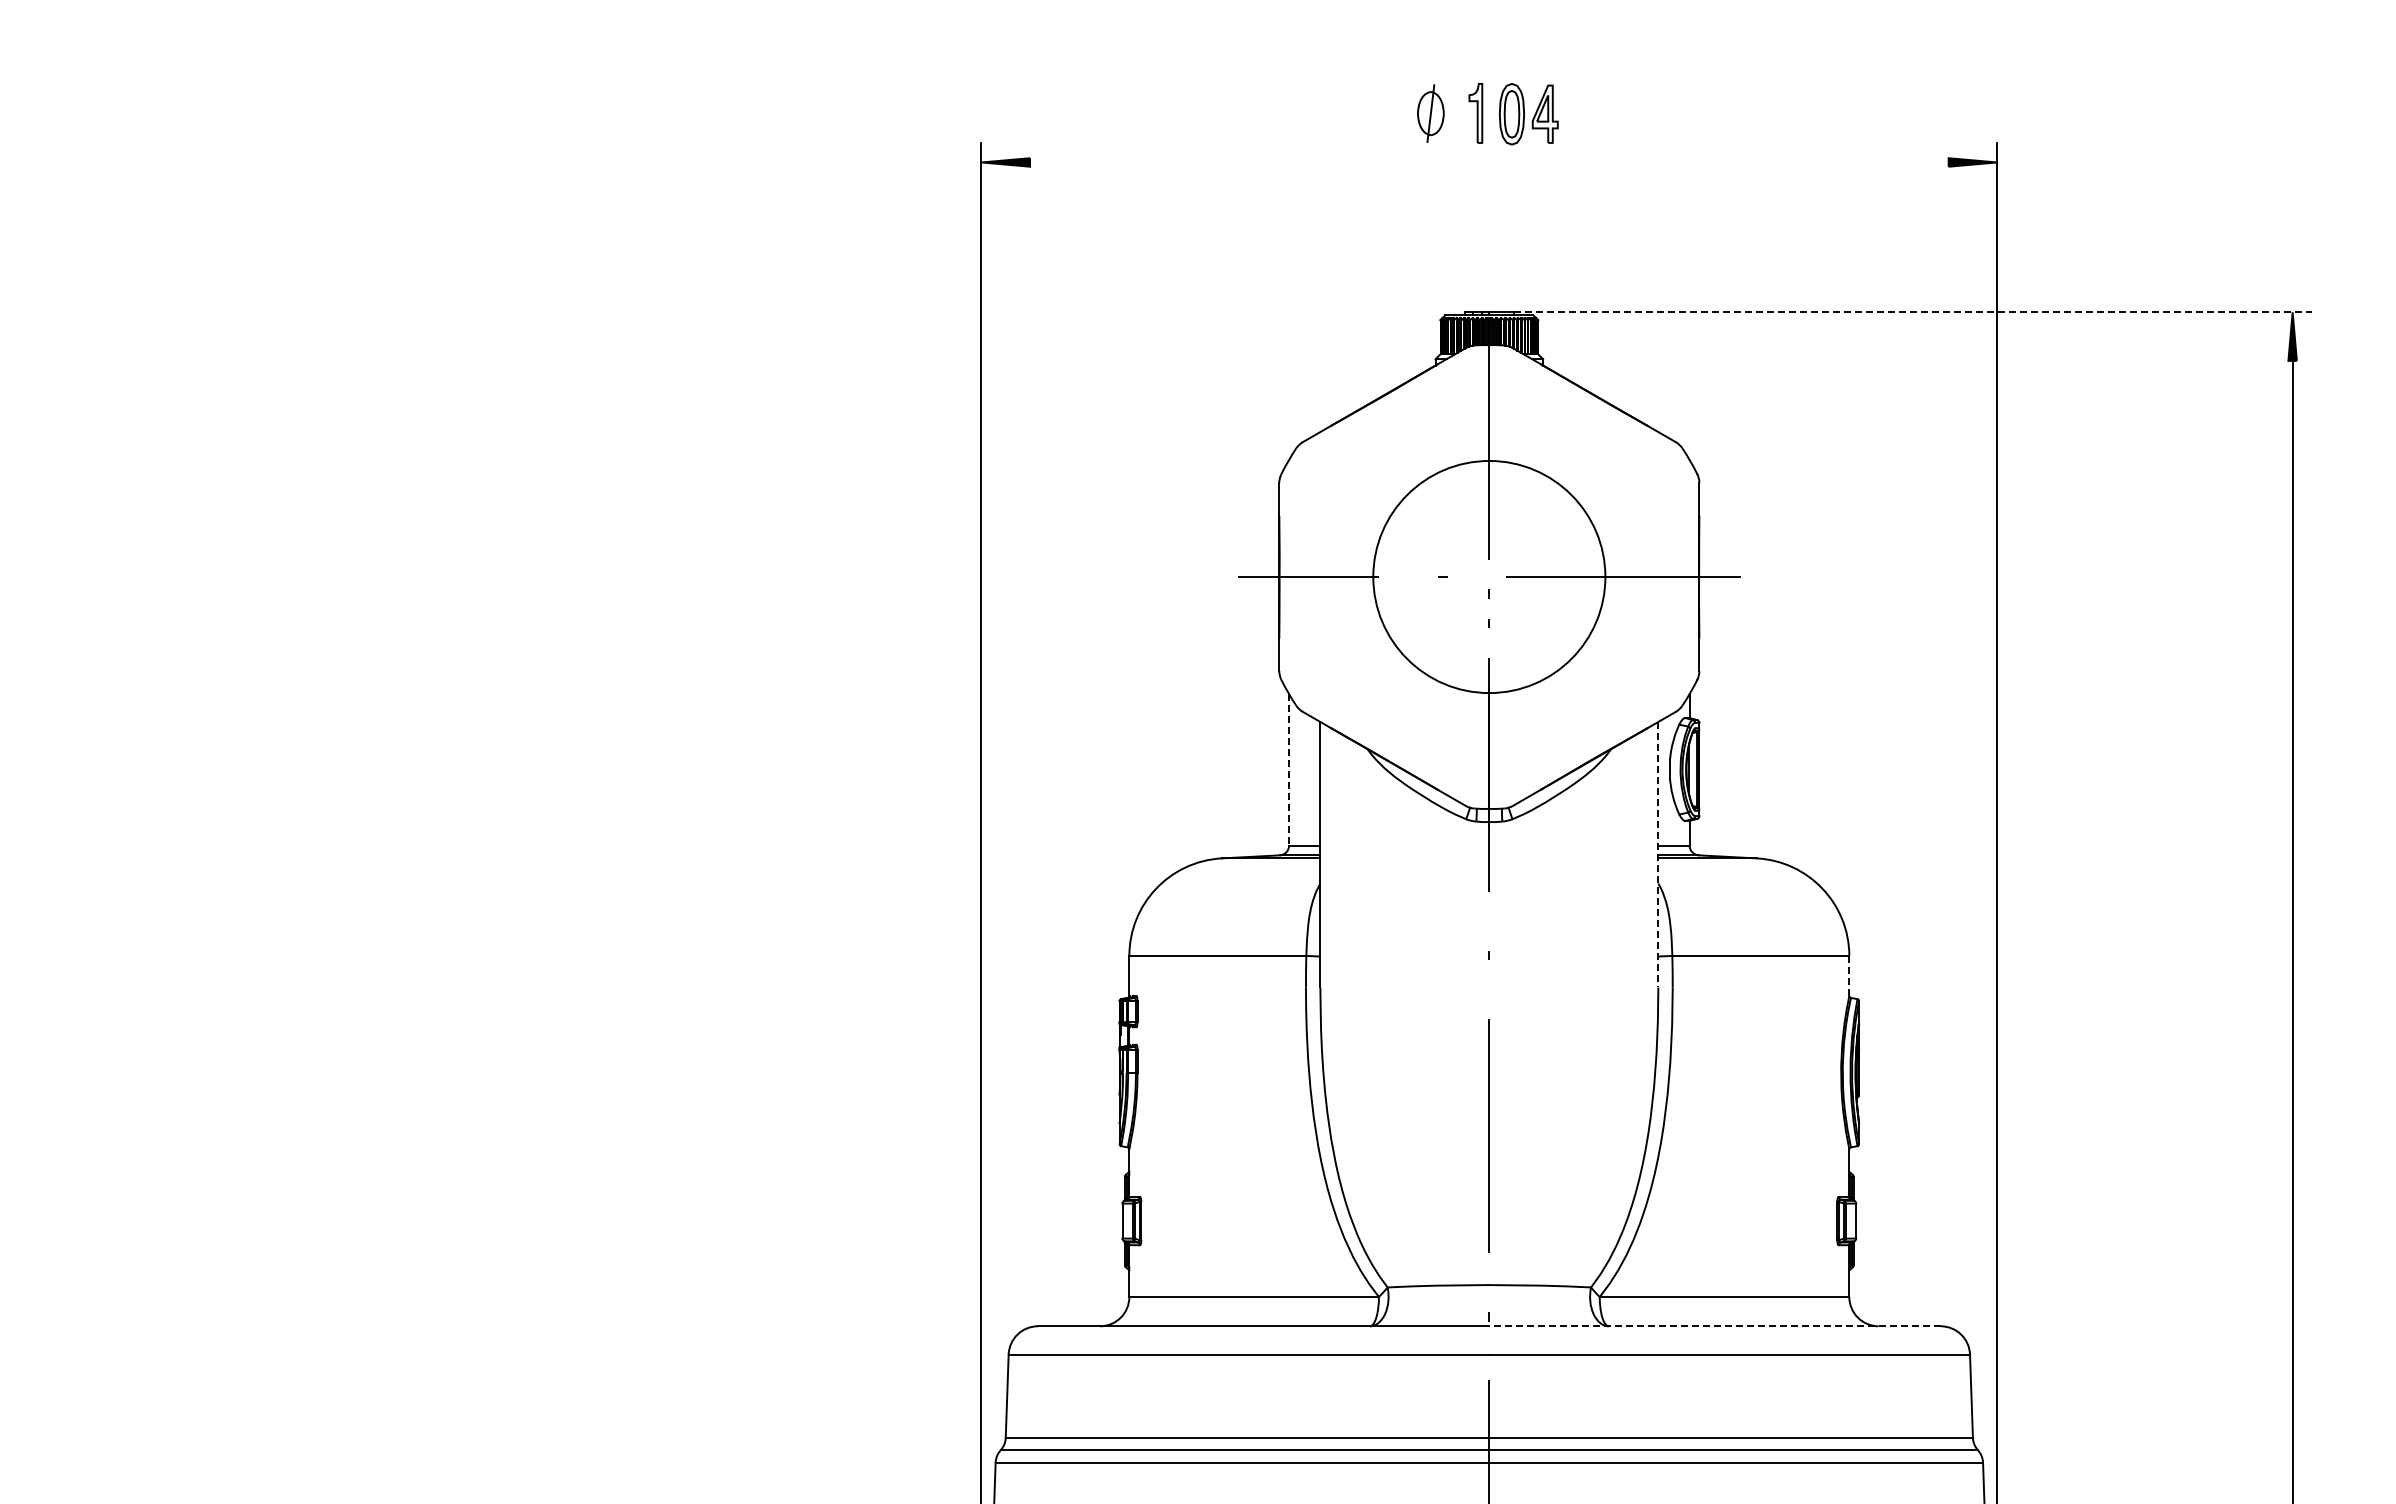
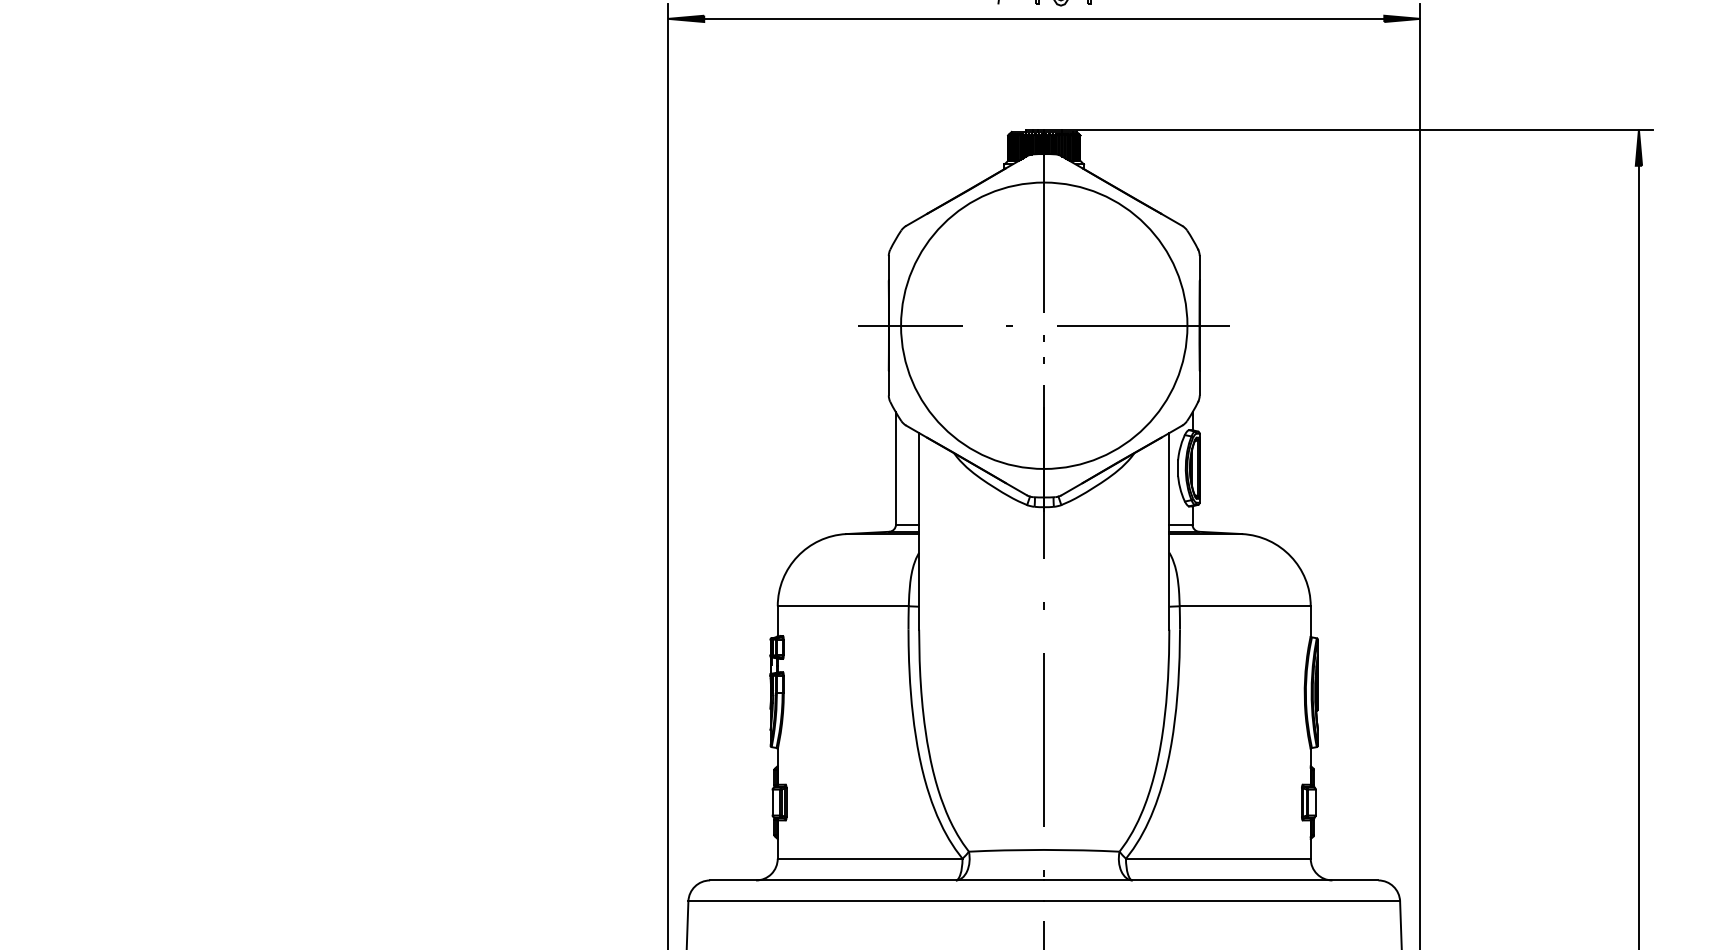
line: (1489, 162) -> (1044, 18), added
line: (1913, 312) -> (1358, 129), dashed -> solid
circle: (1488, 576) -> (1043, 325), size x1.67
line: (1289, 769) -> (896, 468), dashed -> solid
line: (1658, 854) -> (1169, 531), dashed -> solid
line: (1849, 975) -> (1310, 620), dashed -> solid
line: (1715, 1326) -> (1211, 880), dashed -> solid

